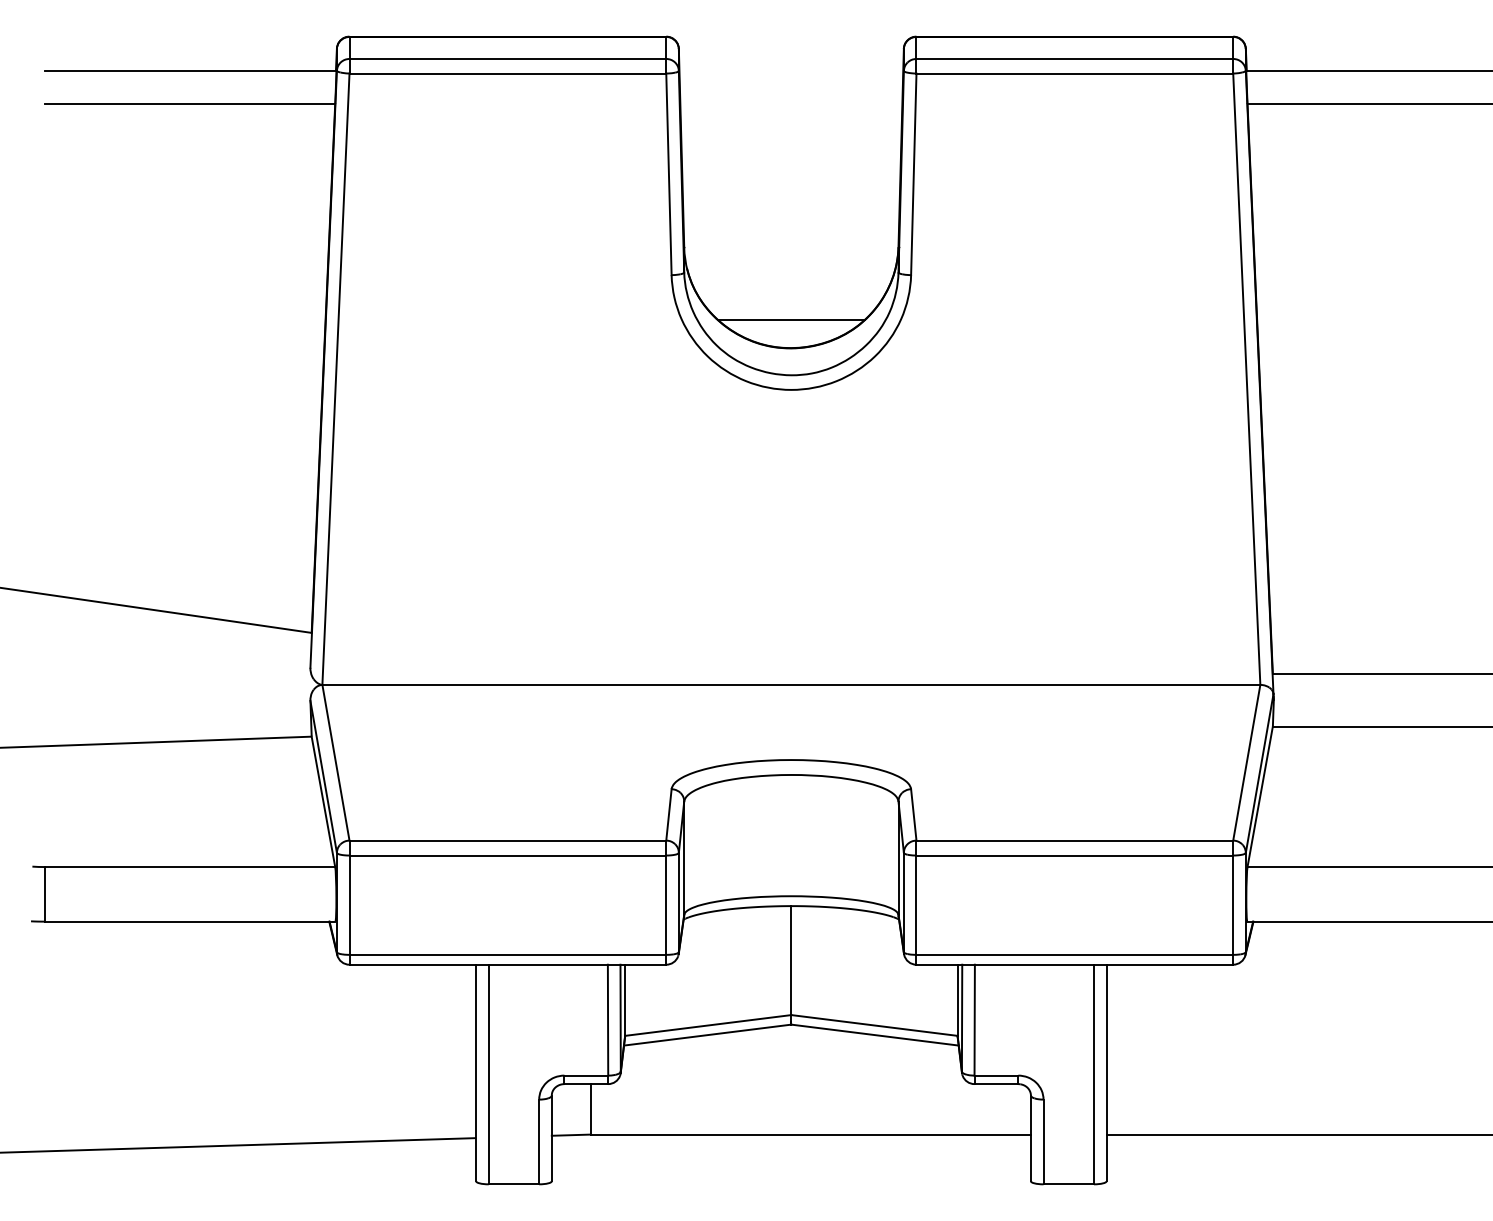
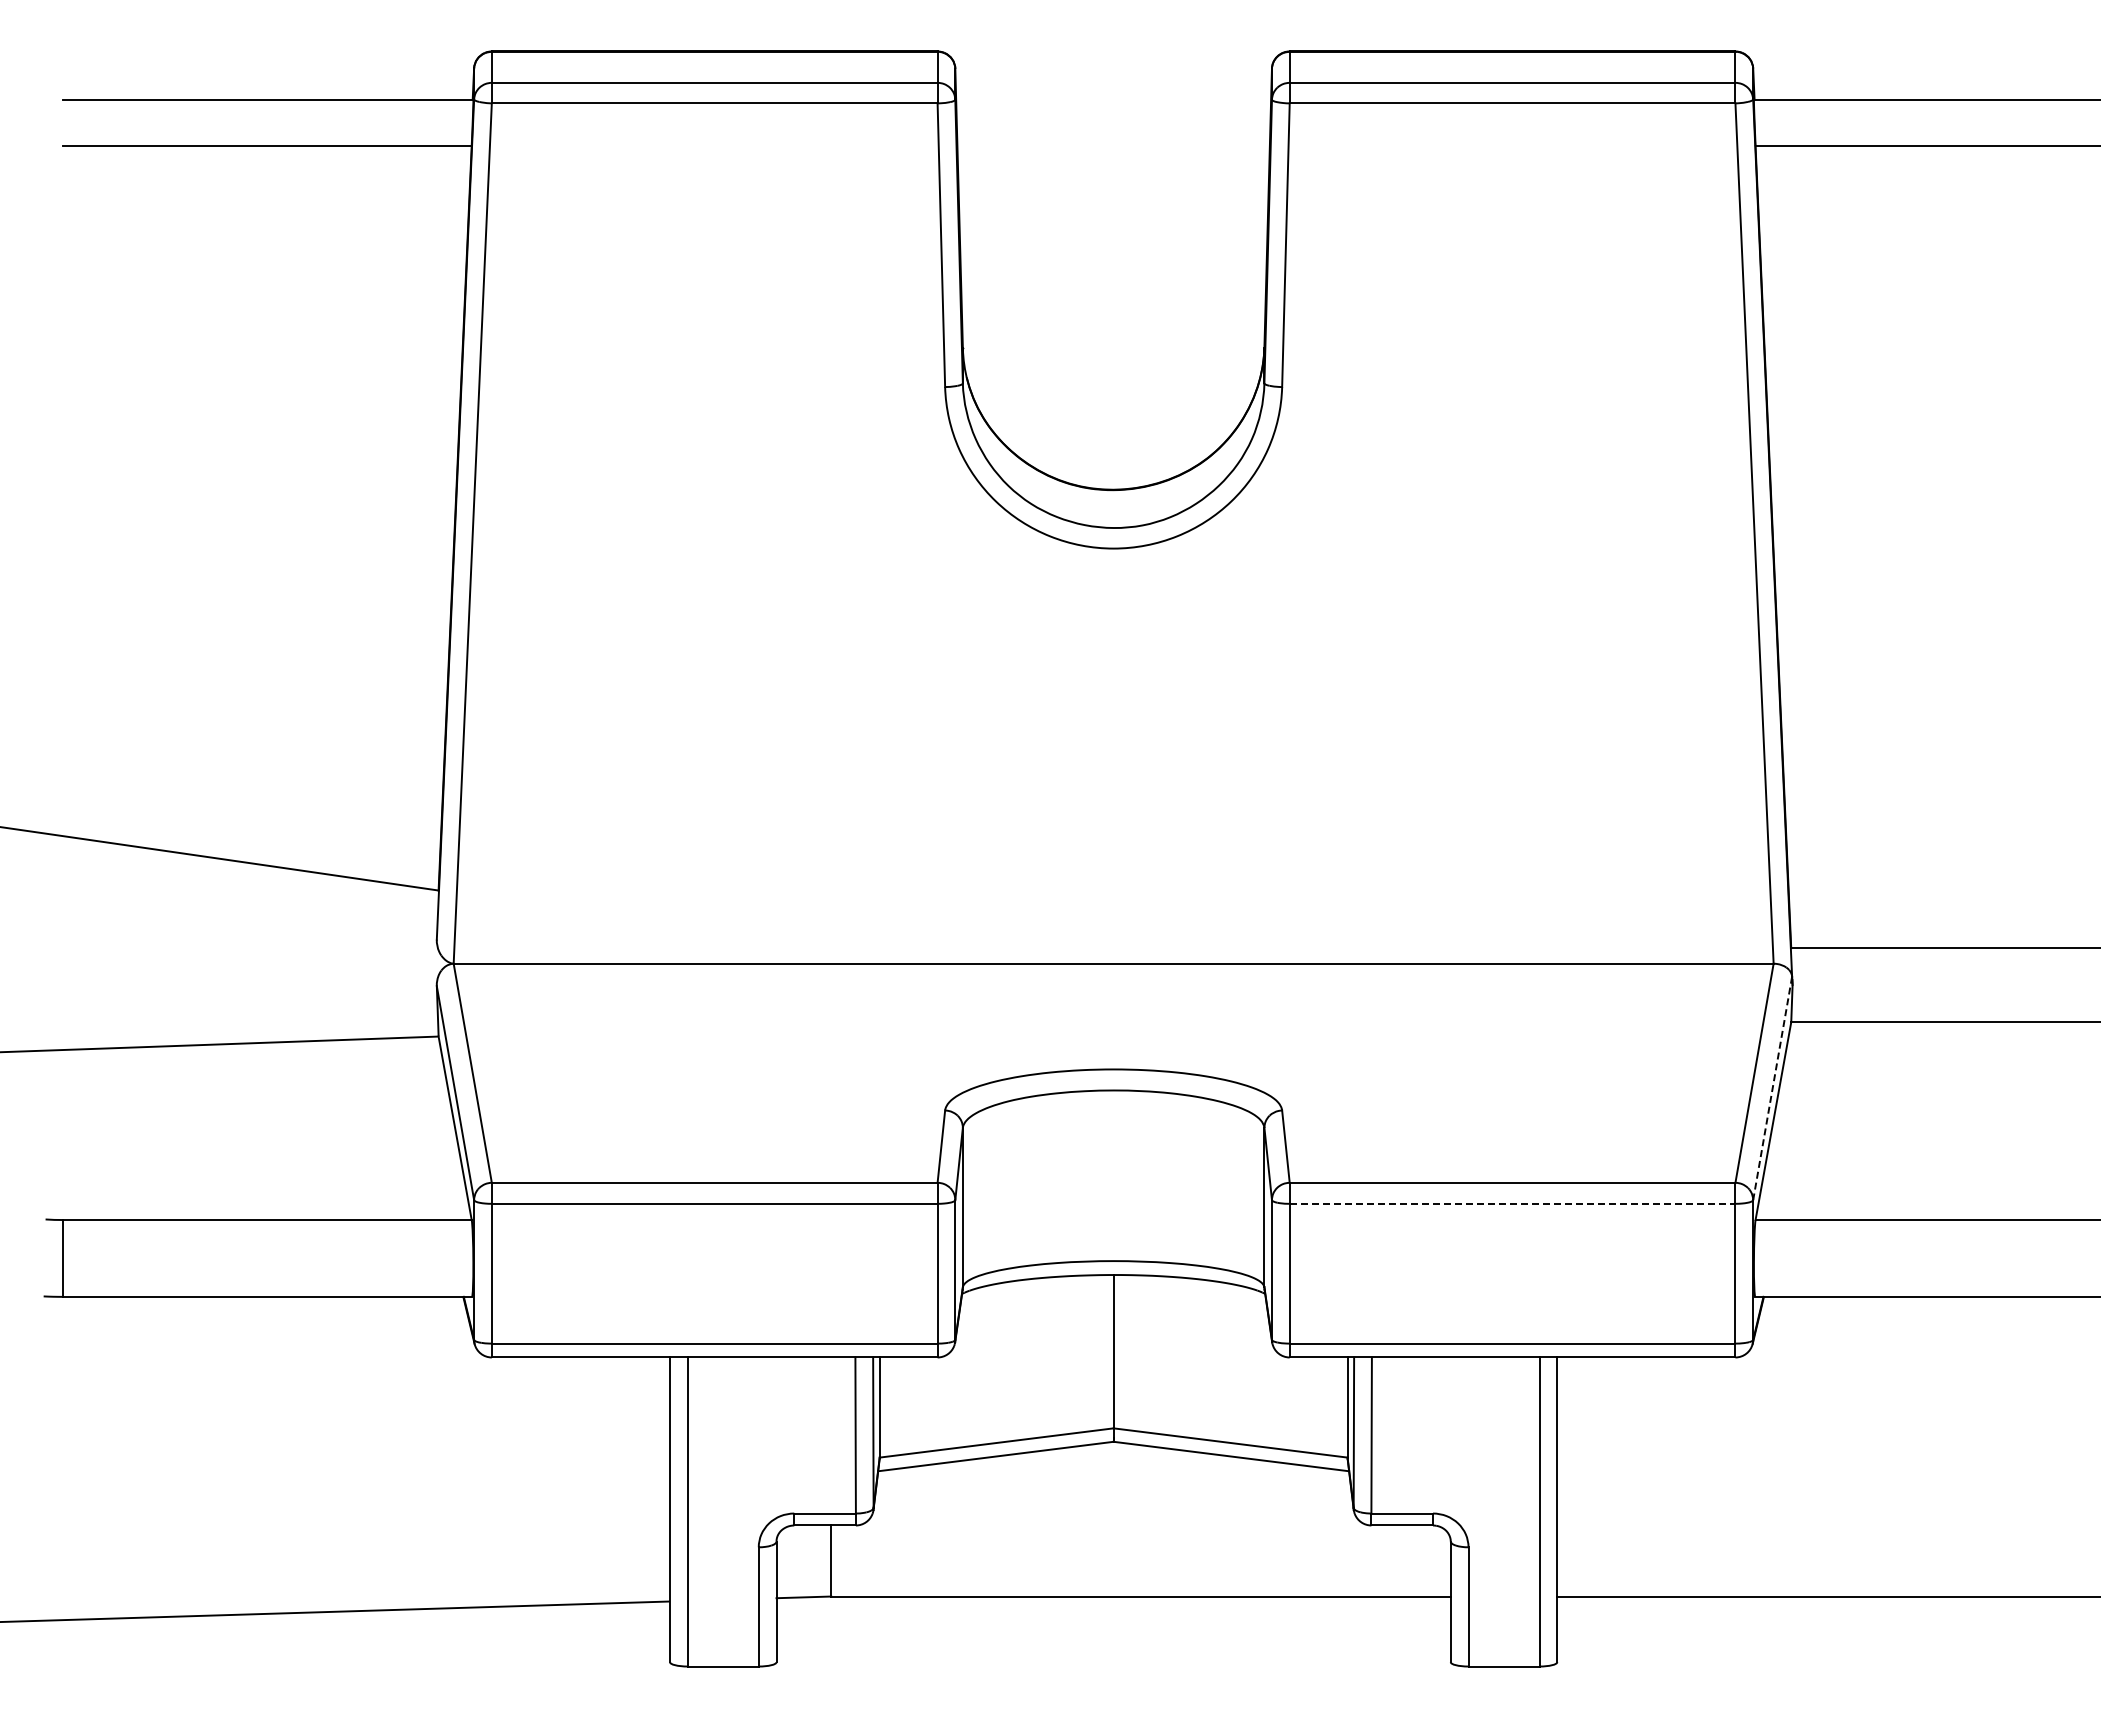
line: (791, 319) -> (1113, 449), removed
line: (1259, 773) -> (1772, 1088), solid -> dashed
line: (1074, 855) -> (1512, 1203), solid -> dashed

